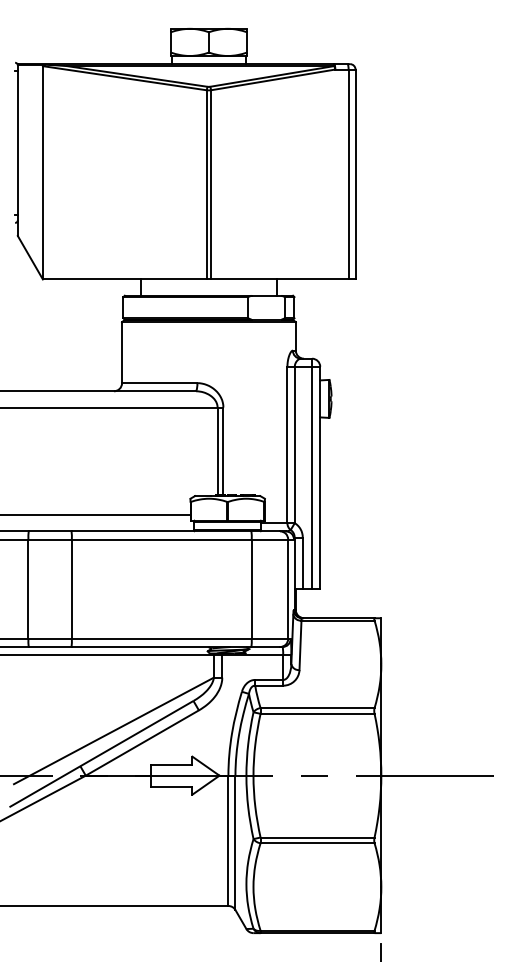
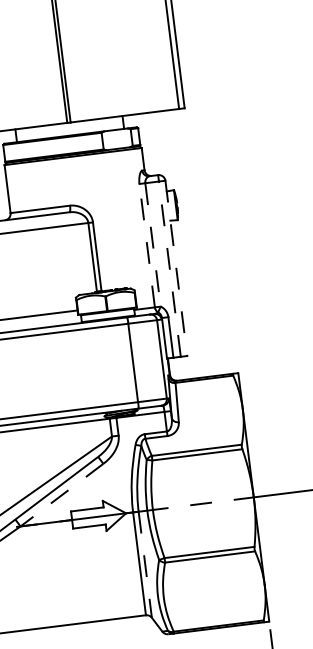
line: (287, 444) -> (147, 245), solid -> dashed
line: (294, 445) -> (152, 245), solid -> dashed
line: (312, 477) -> (170, 268), solid -> dashed
line: (320, 478) -> (176, 268), solid -> dashed
line: (141, 743) -> (61, 495), solid -> dashed
line: (235, 843) -> (145, 565), solid -> dashed

